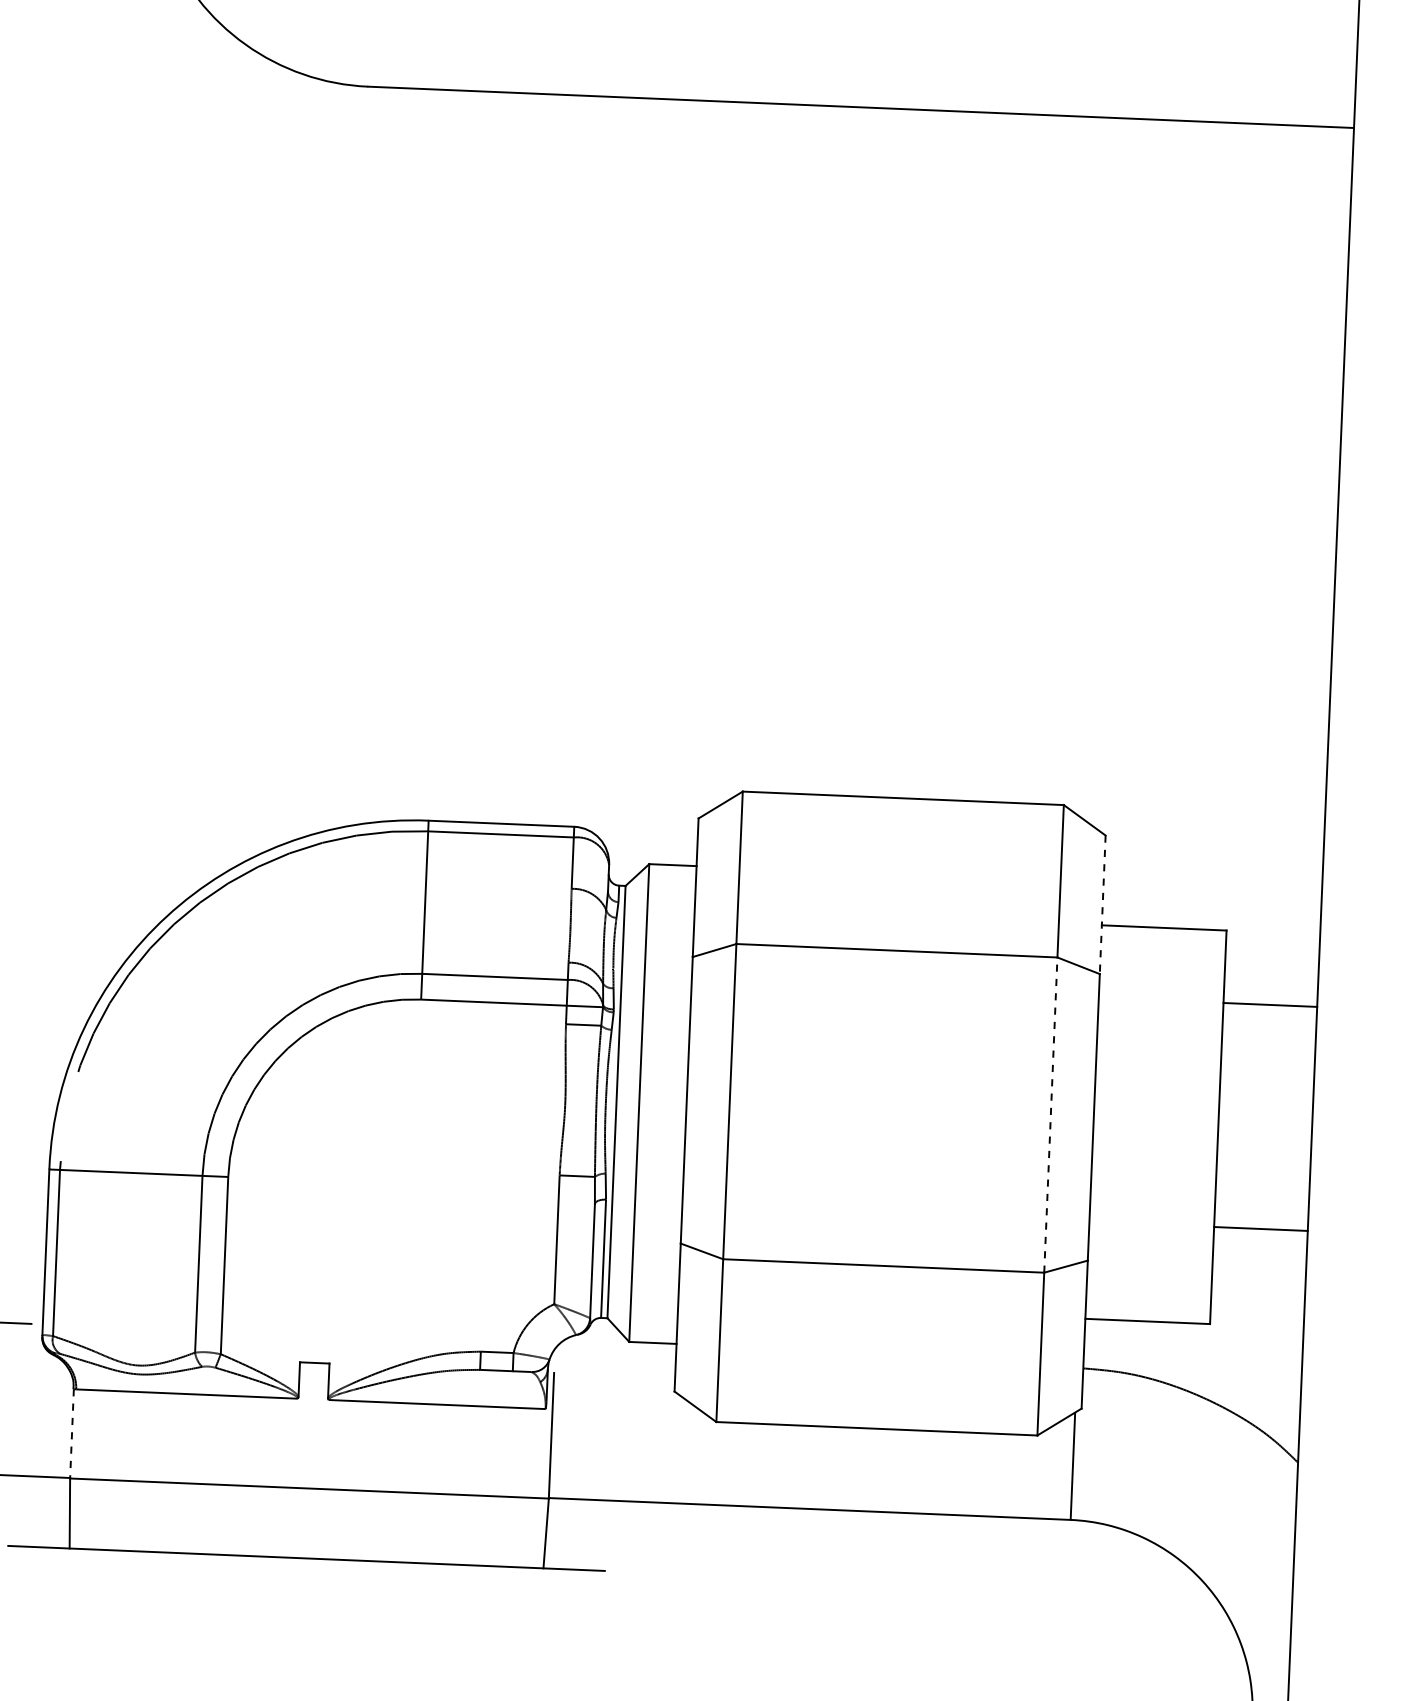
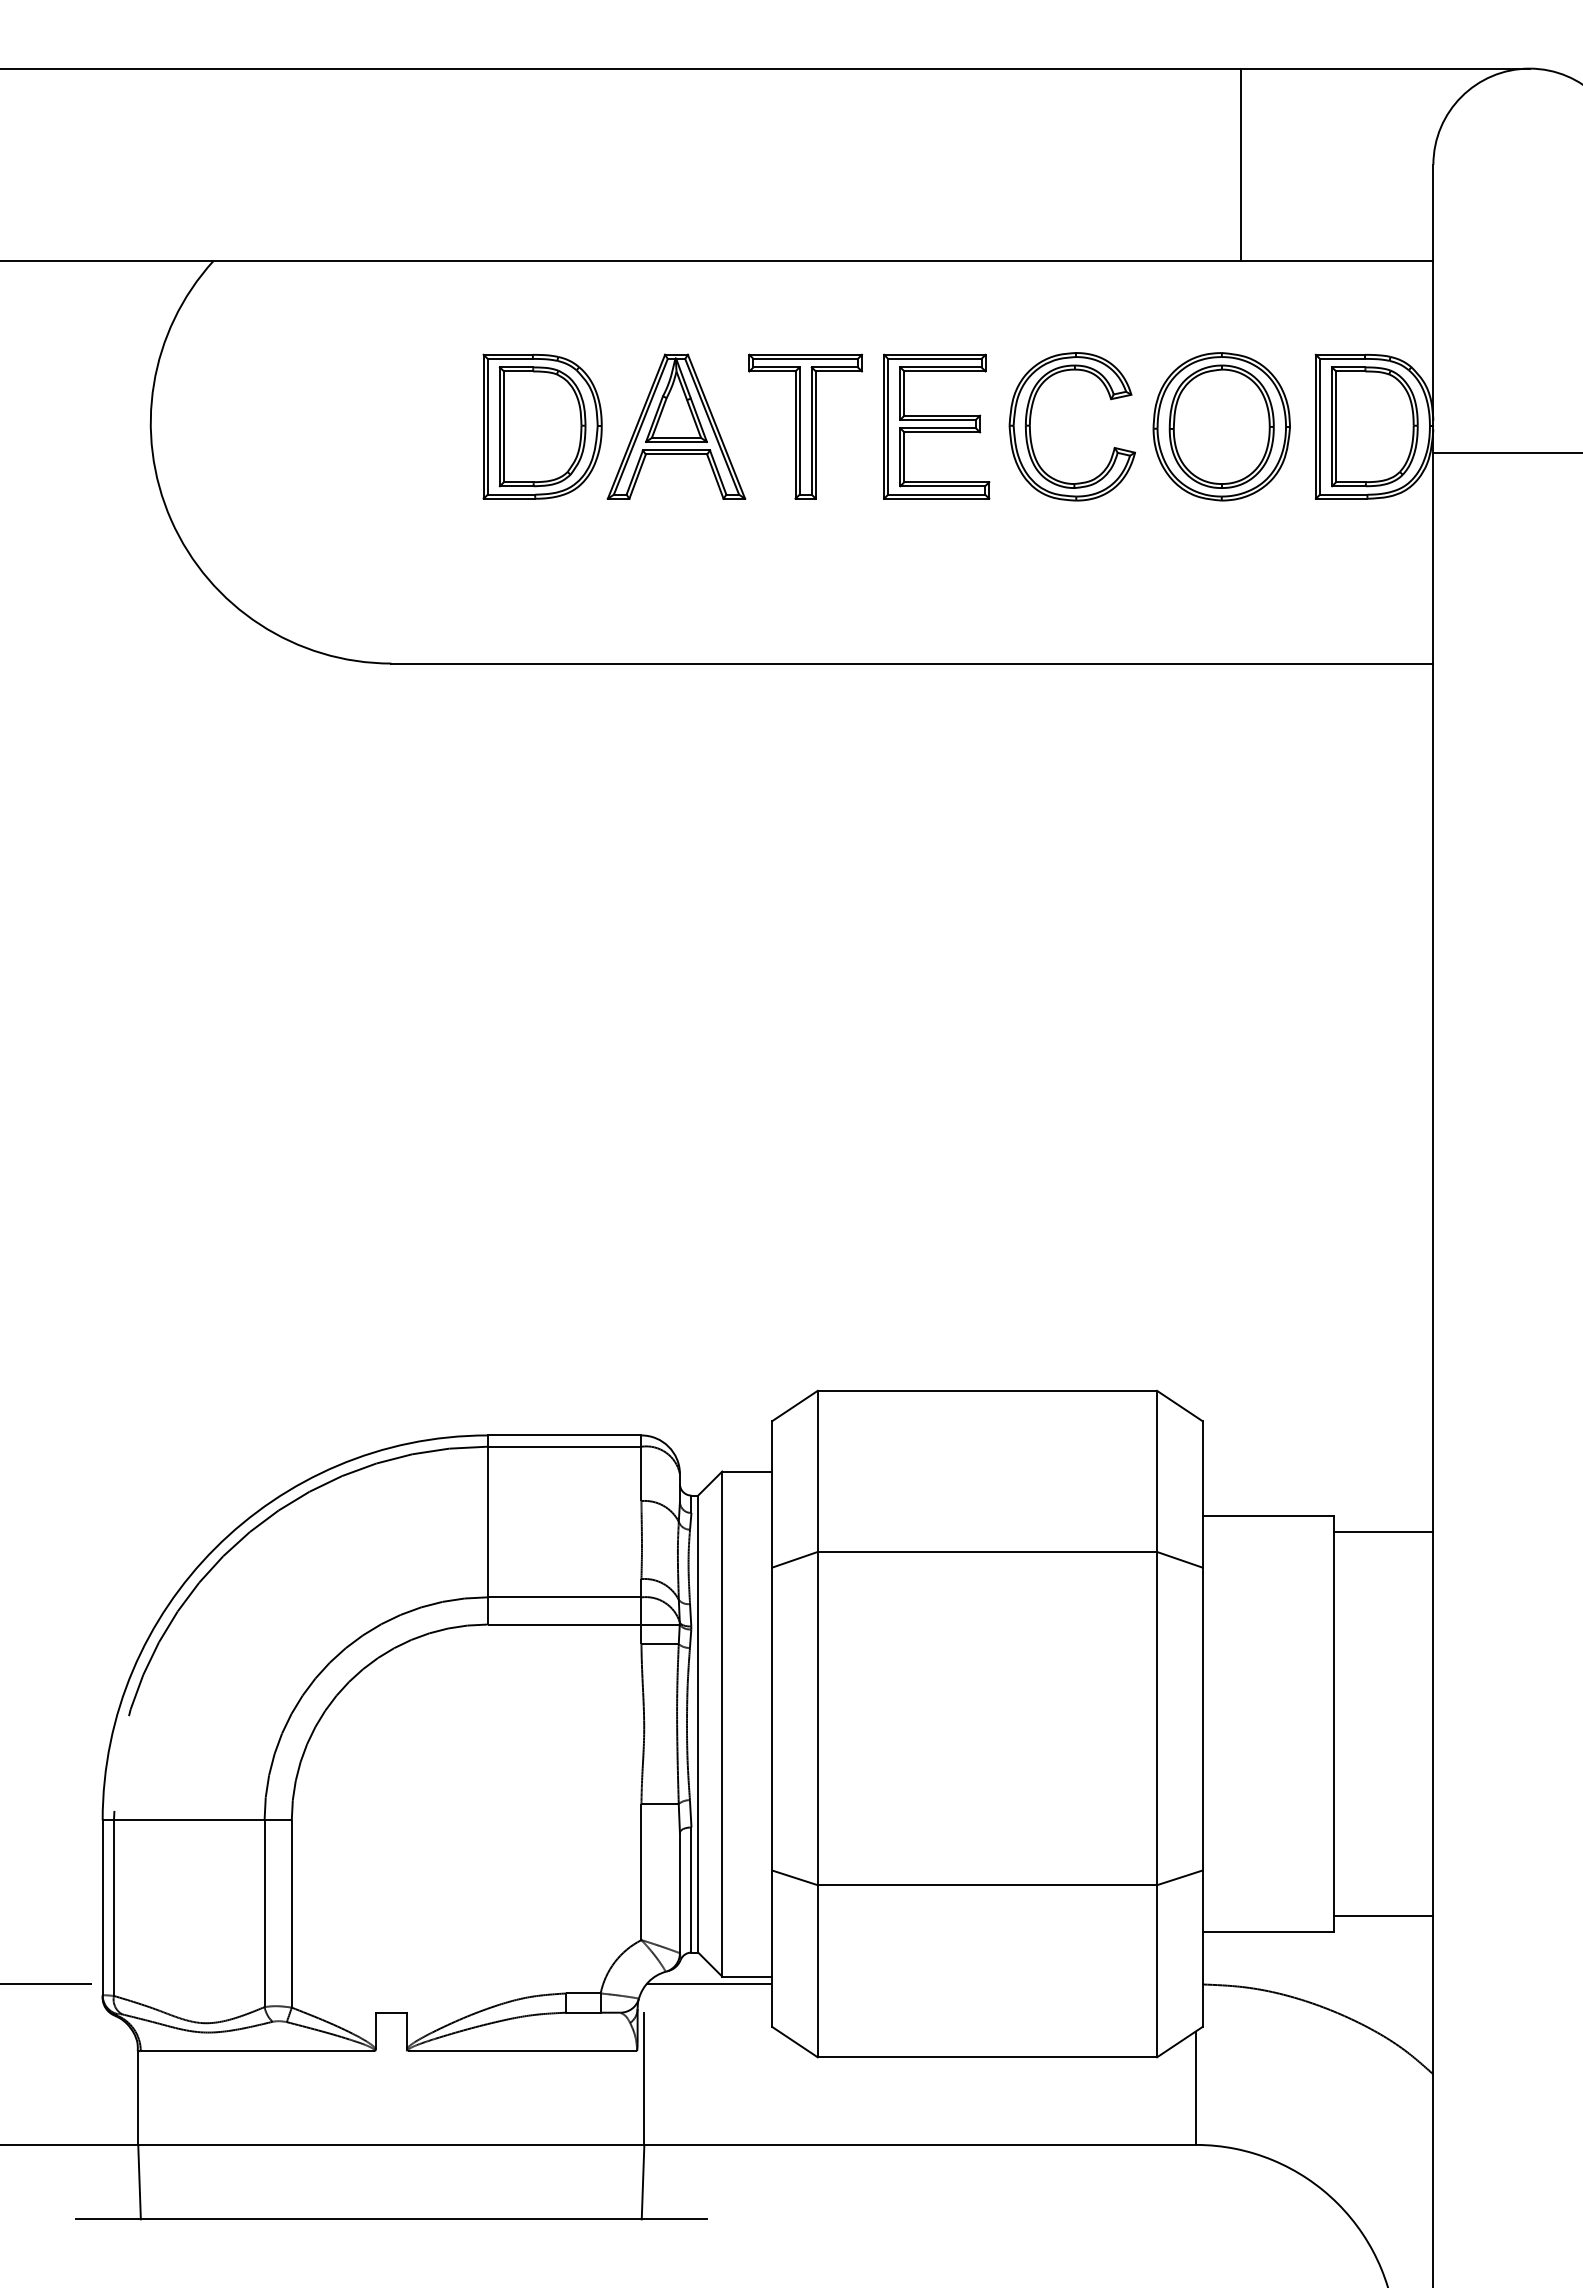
line: (1102, 904) -> (1202, 1494), dashed -> solid
line: (1269, 1004) -> (1383, 1531), moved
line: (1051, 1115) -> (1157, 1718), dashed -> solid
line: (1260, 1228) -> (1383, 1916), moved
line: (616, 1348) -> (709, 1984), added
line: (72, 1434) -> (138, 2098), dashed -> solid

